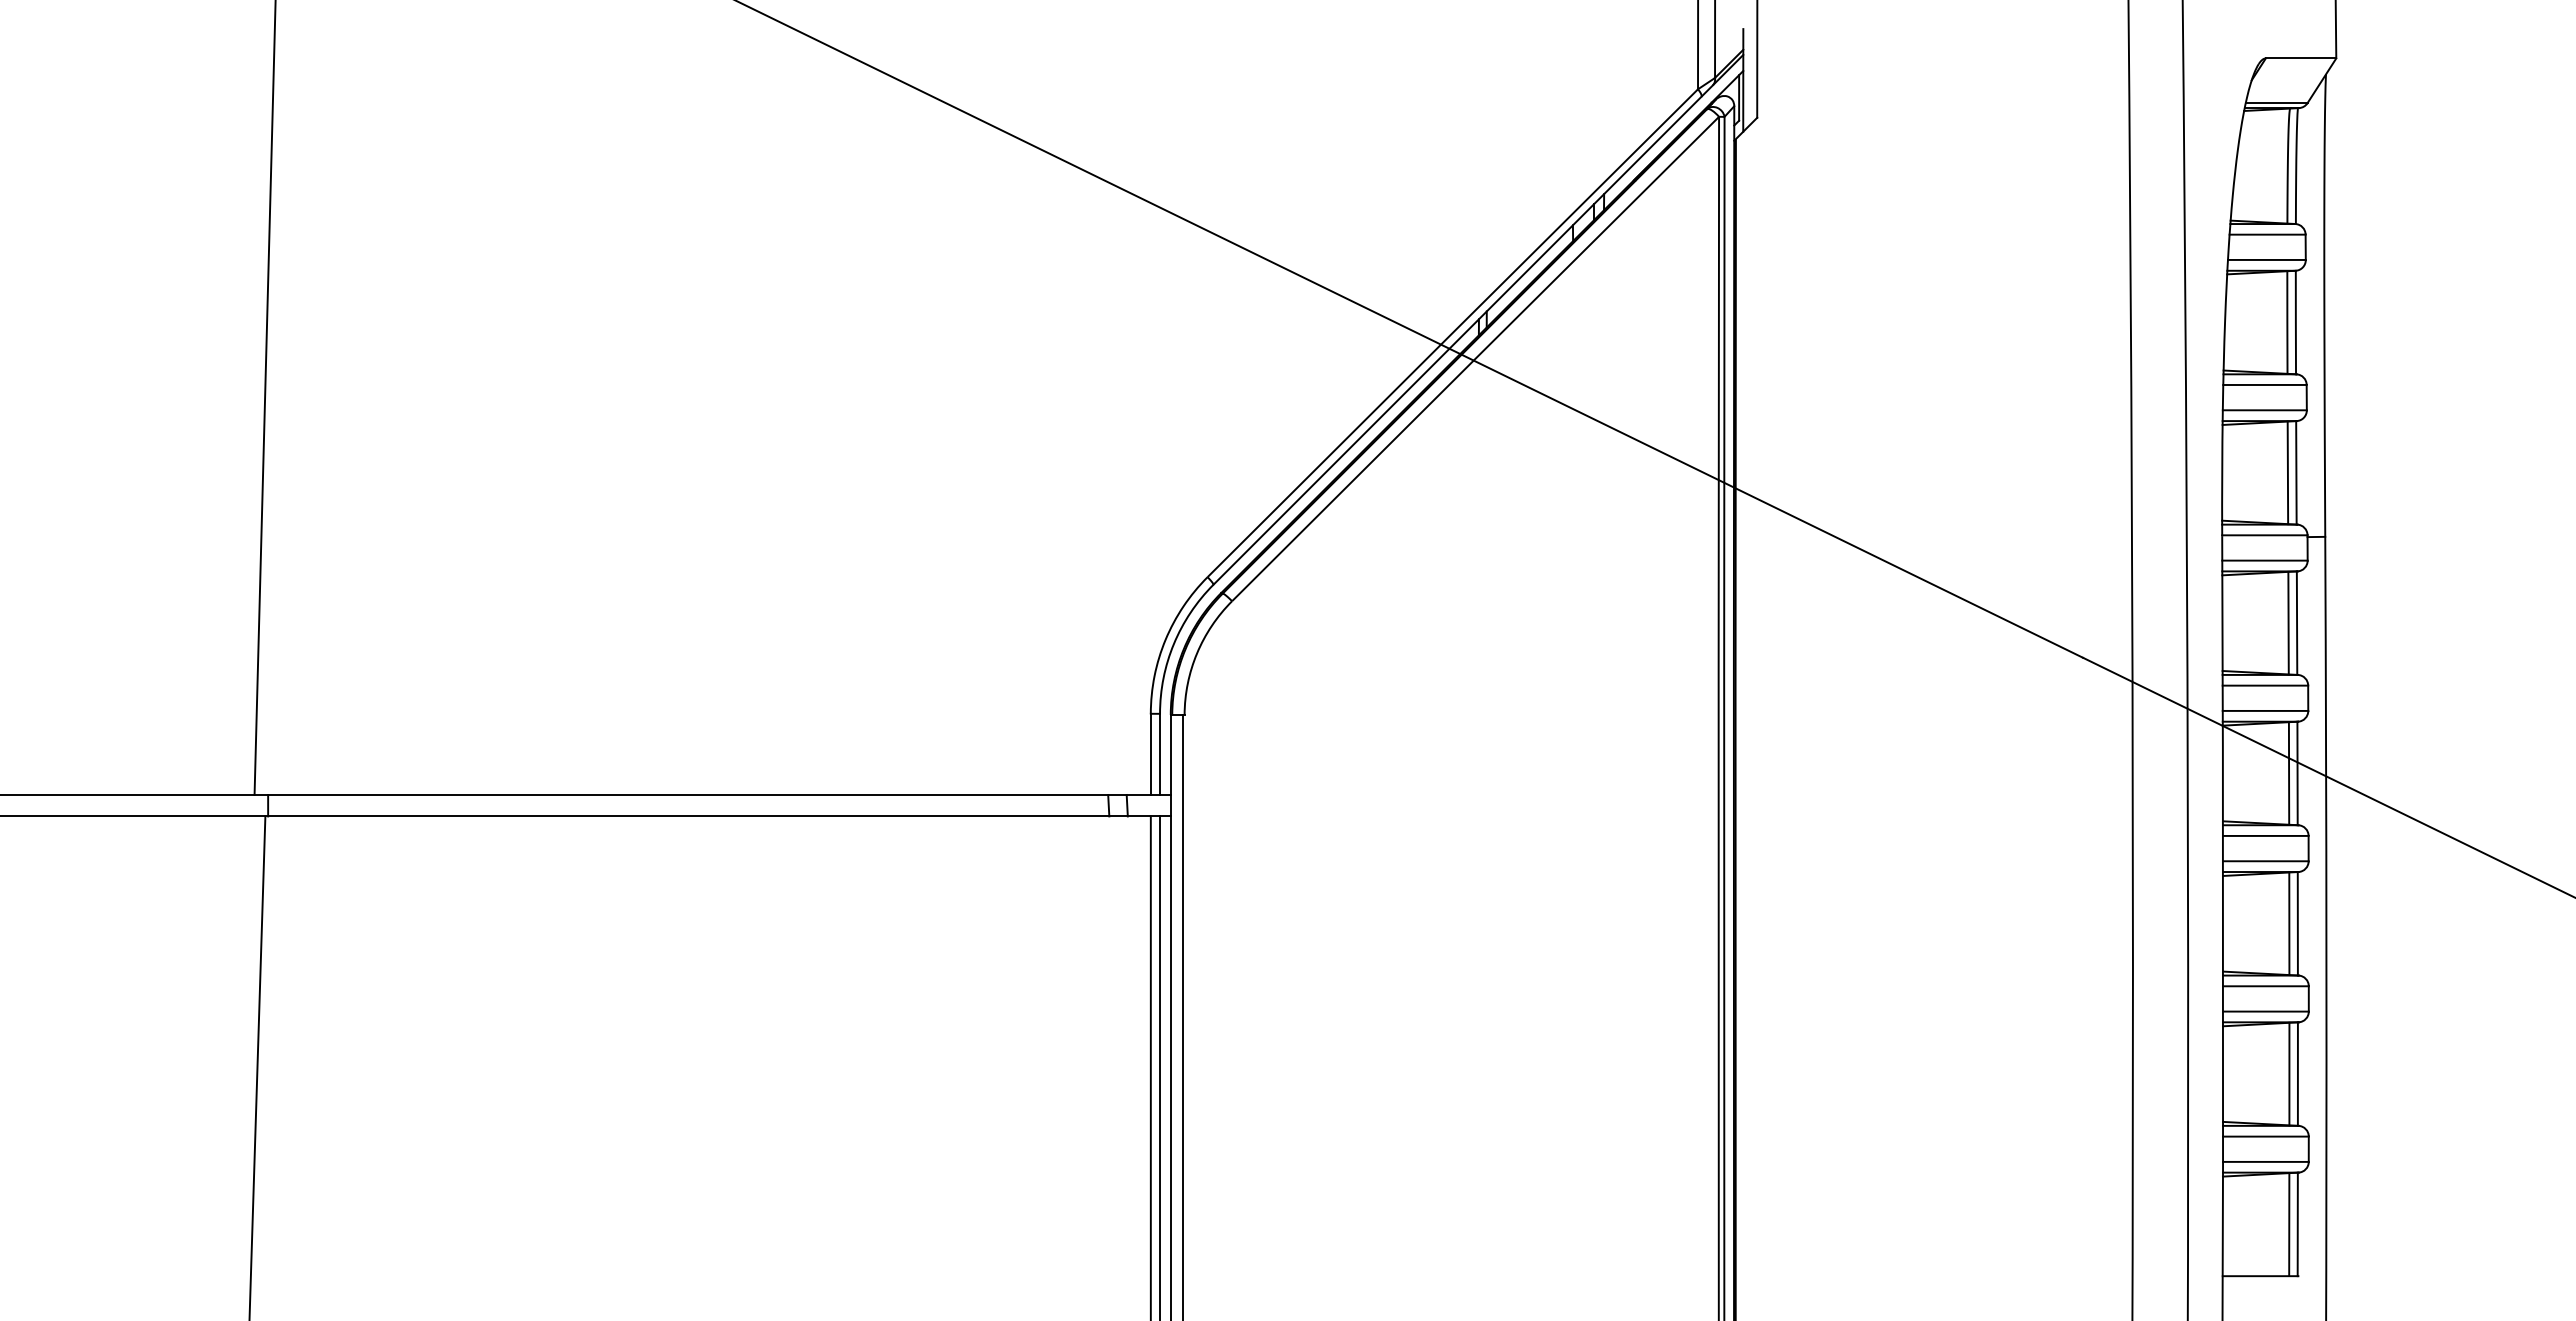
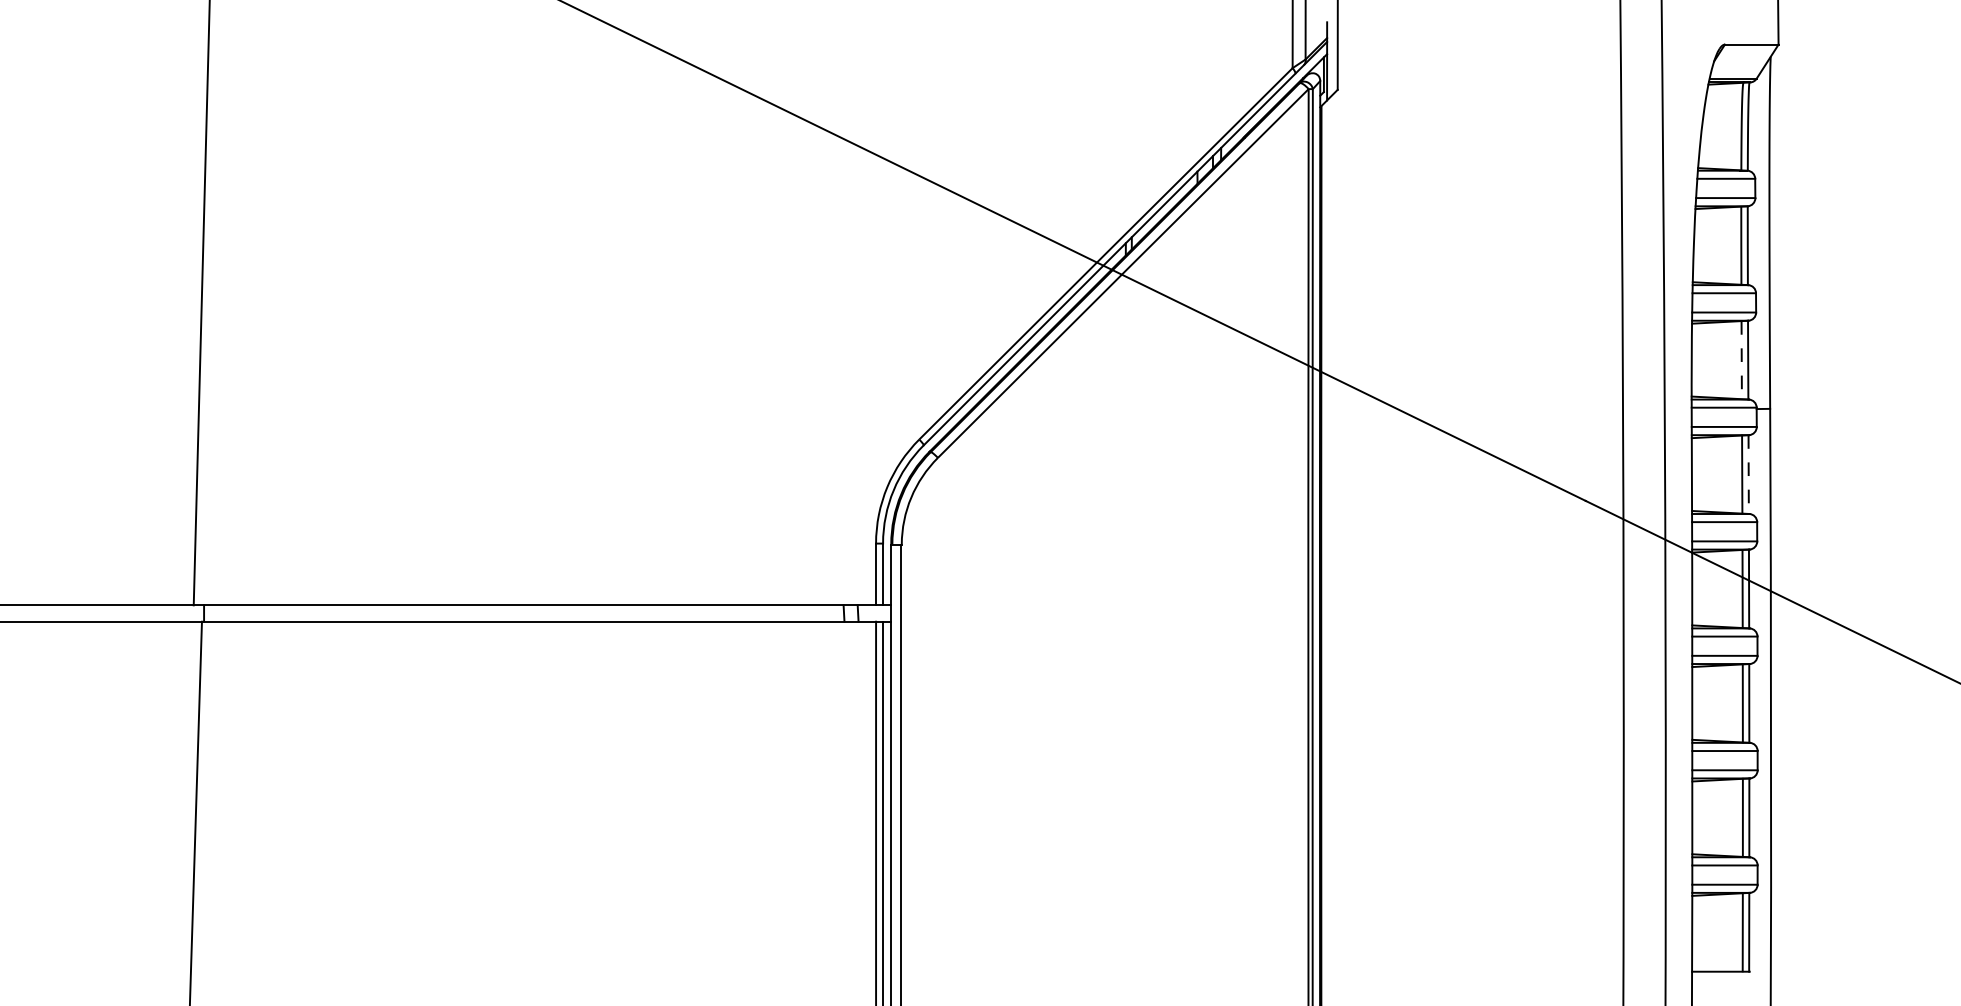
line: (2287, 473) -> (1741, 360), solid -> dashed
line: (2297, 623) -> (1749, 474), solid -> dashed

